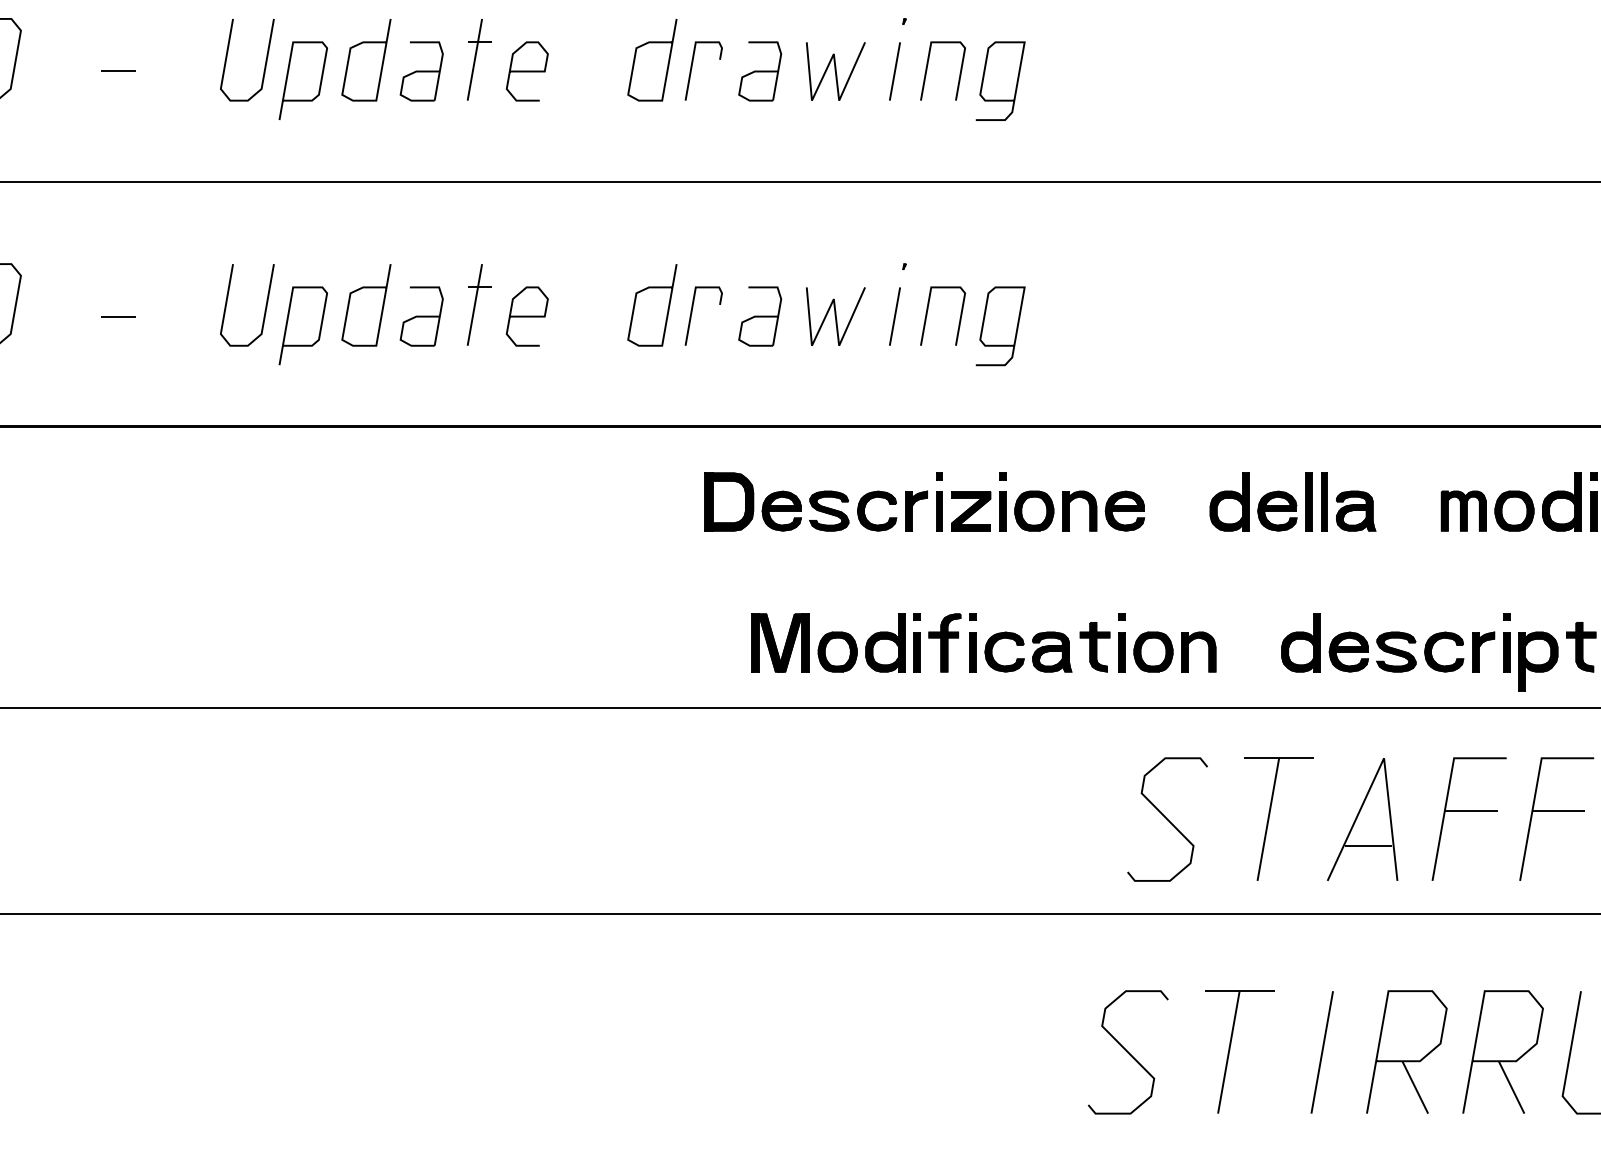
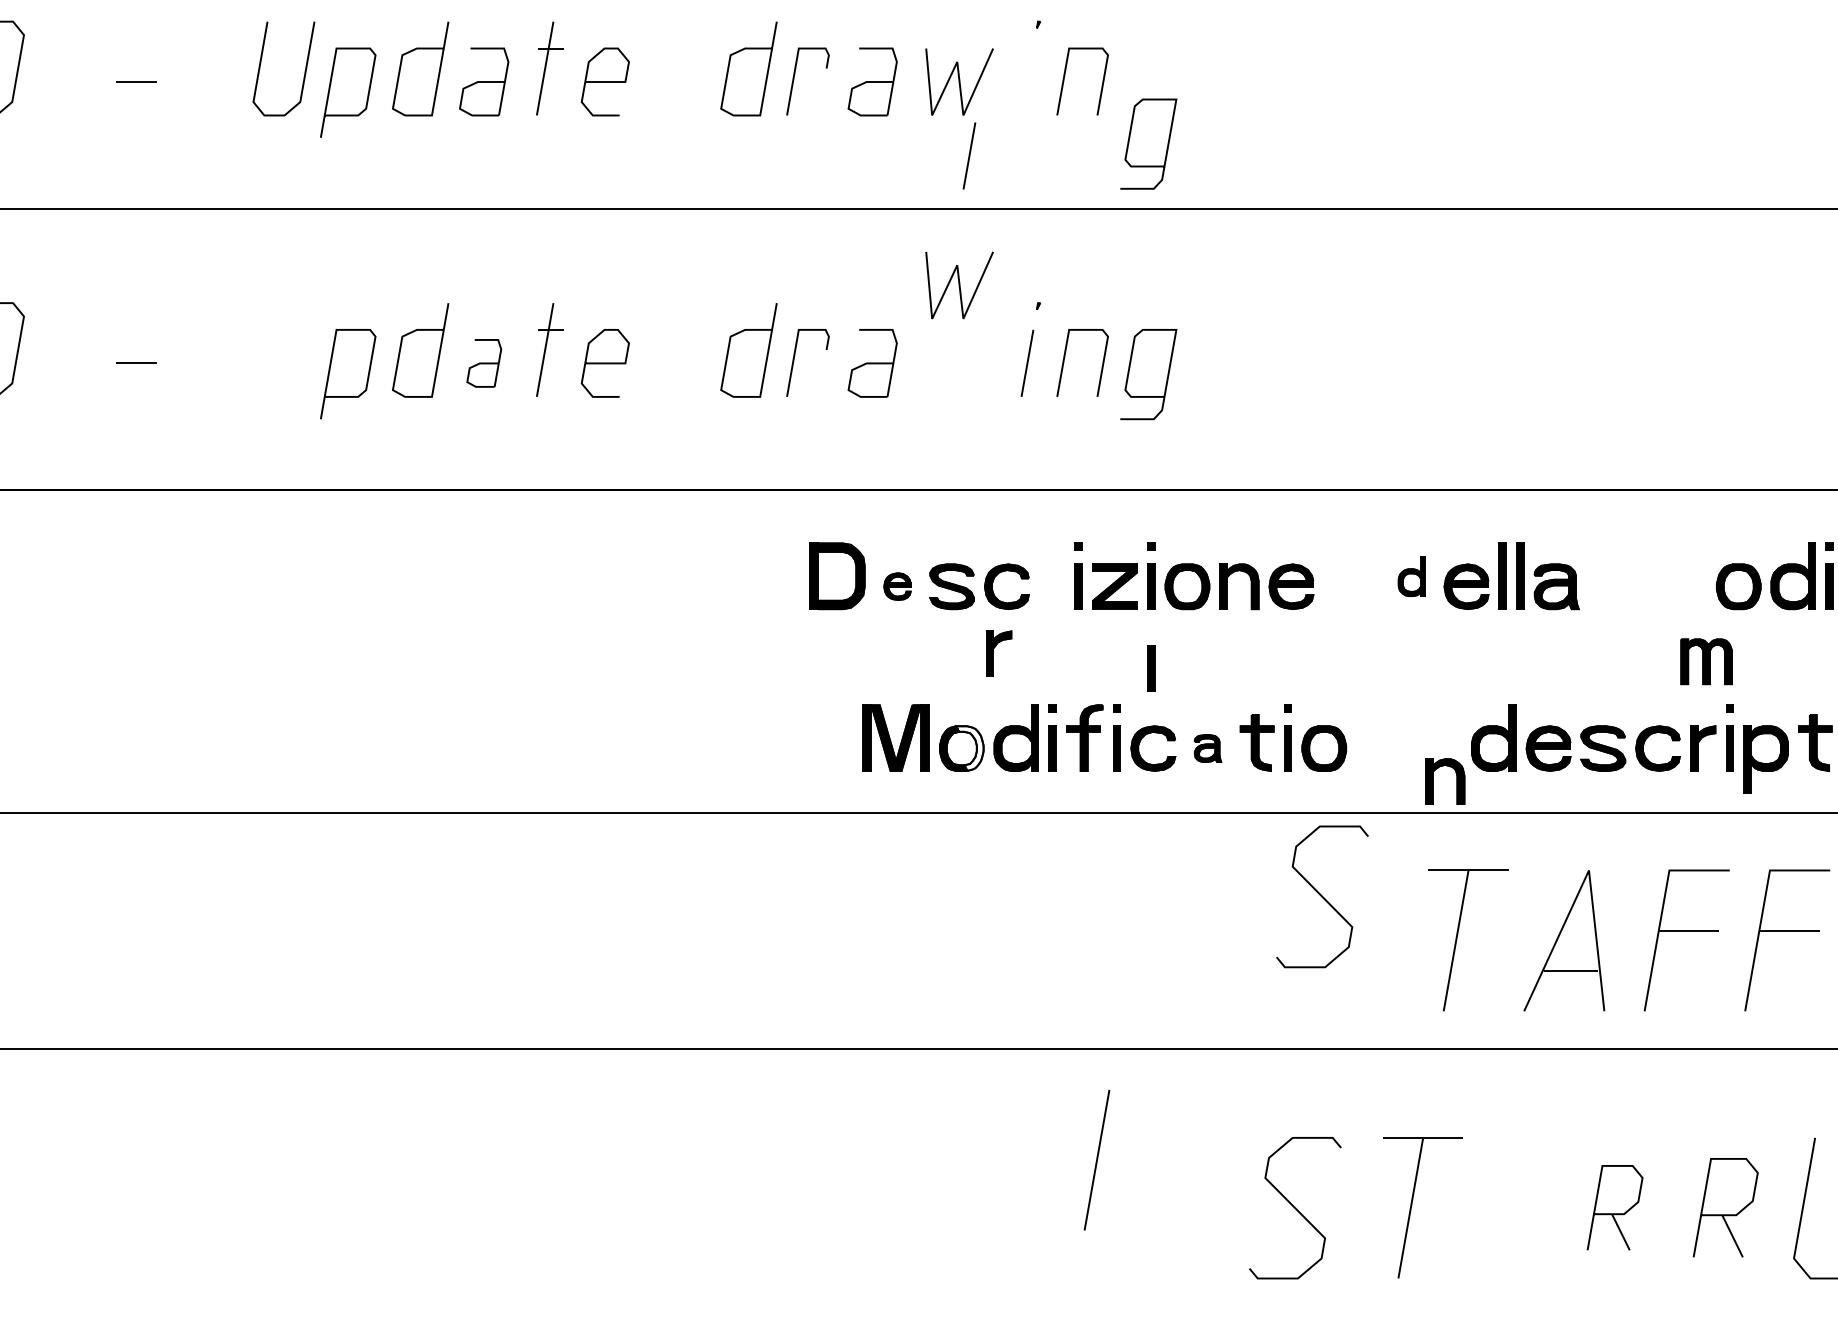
line: (895, 71) -> (969, 155), moved
curve: (984, 76) -> (1130, 138), moved
curve: (265, 307) -> (304, 352), removed
part: (422, 316) -> (484, 363), size x0.7
line: (835, 316) -> (959, 285), moved
part: (1229, 502) -> (1411, 576), size x0.6
part: (781, 510) -> (897, 586), size x0.6
part: (916, 510) -> (999, 653), moved
part: (1463, 510) -> (1706, 661), moved
part: (1003, 582) -> (1151, 668), added
fill: (844, 652) -> (969, 748), removed
part: (1051, 652) -> (1207, 748), size x0.6
part: (1208, 652) -> (1456, 781), moved
curve: (1167, 819) -> (1322, 896), moved
line: (1321, 1051) -> (1096, 1159), moved
part: (1406, 1051) -> (1614, 1207), size x0.6
part: (1502, 1051) -> (1725, 1207), size x0.7

